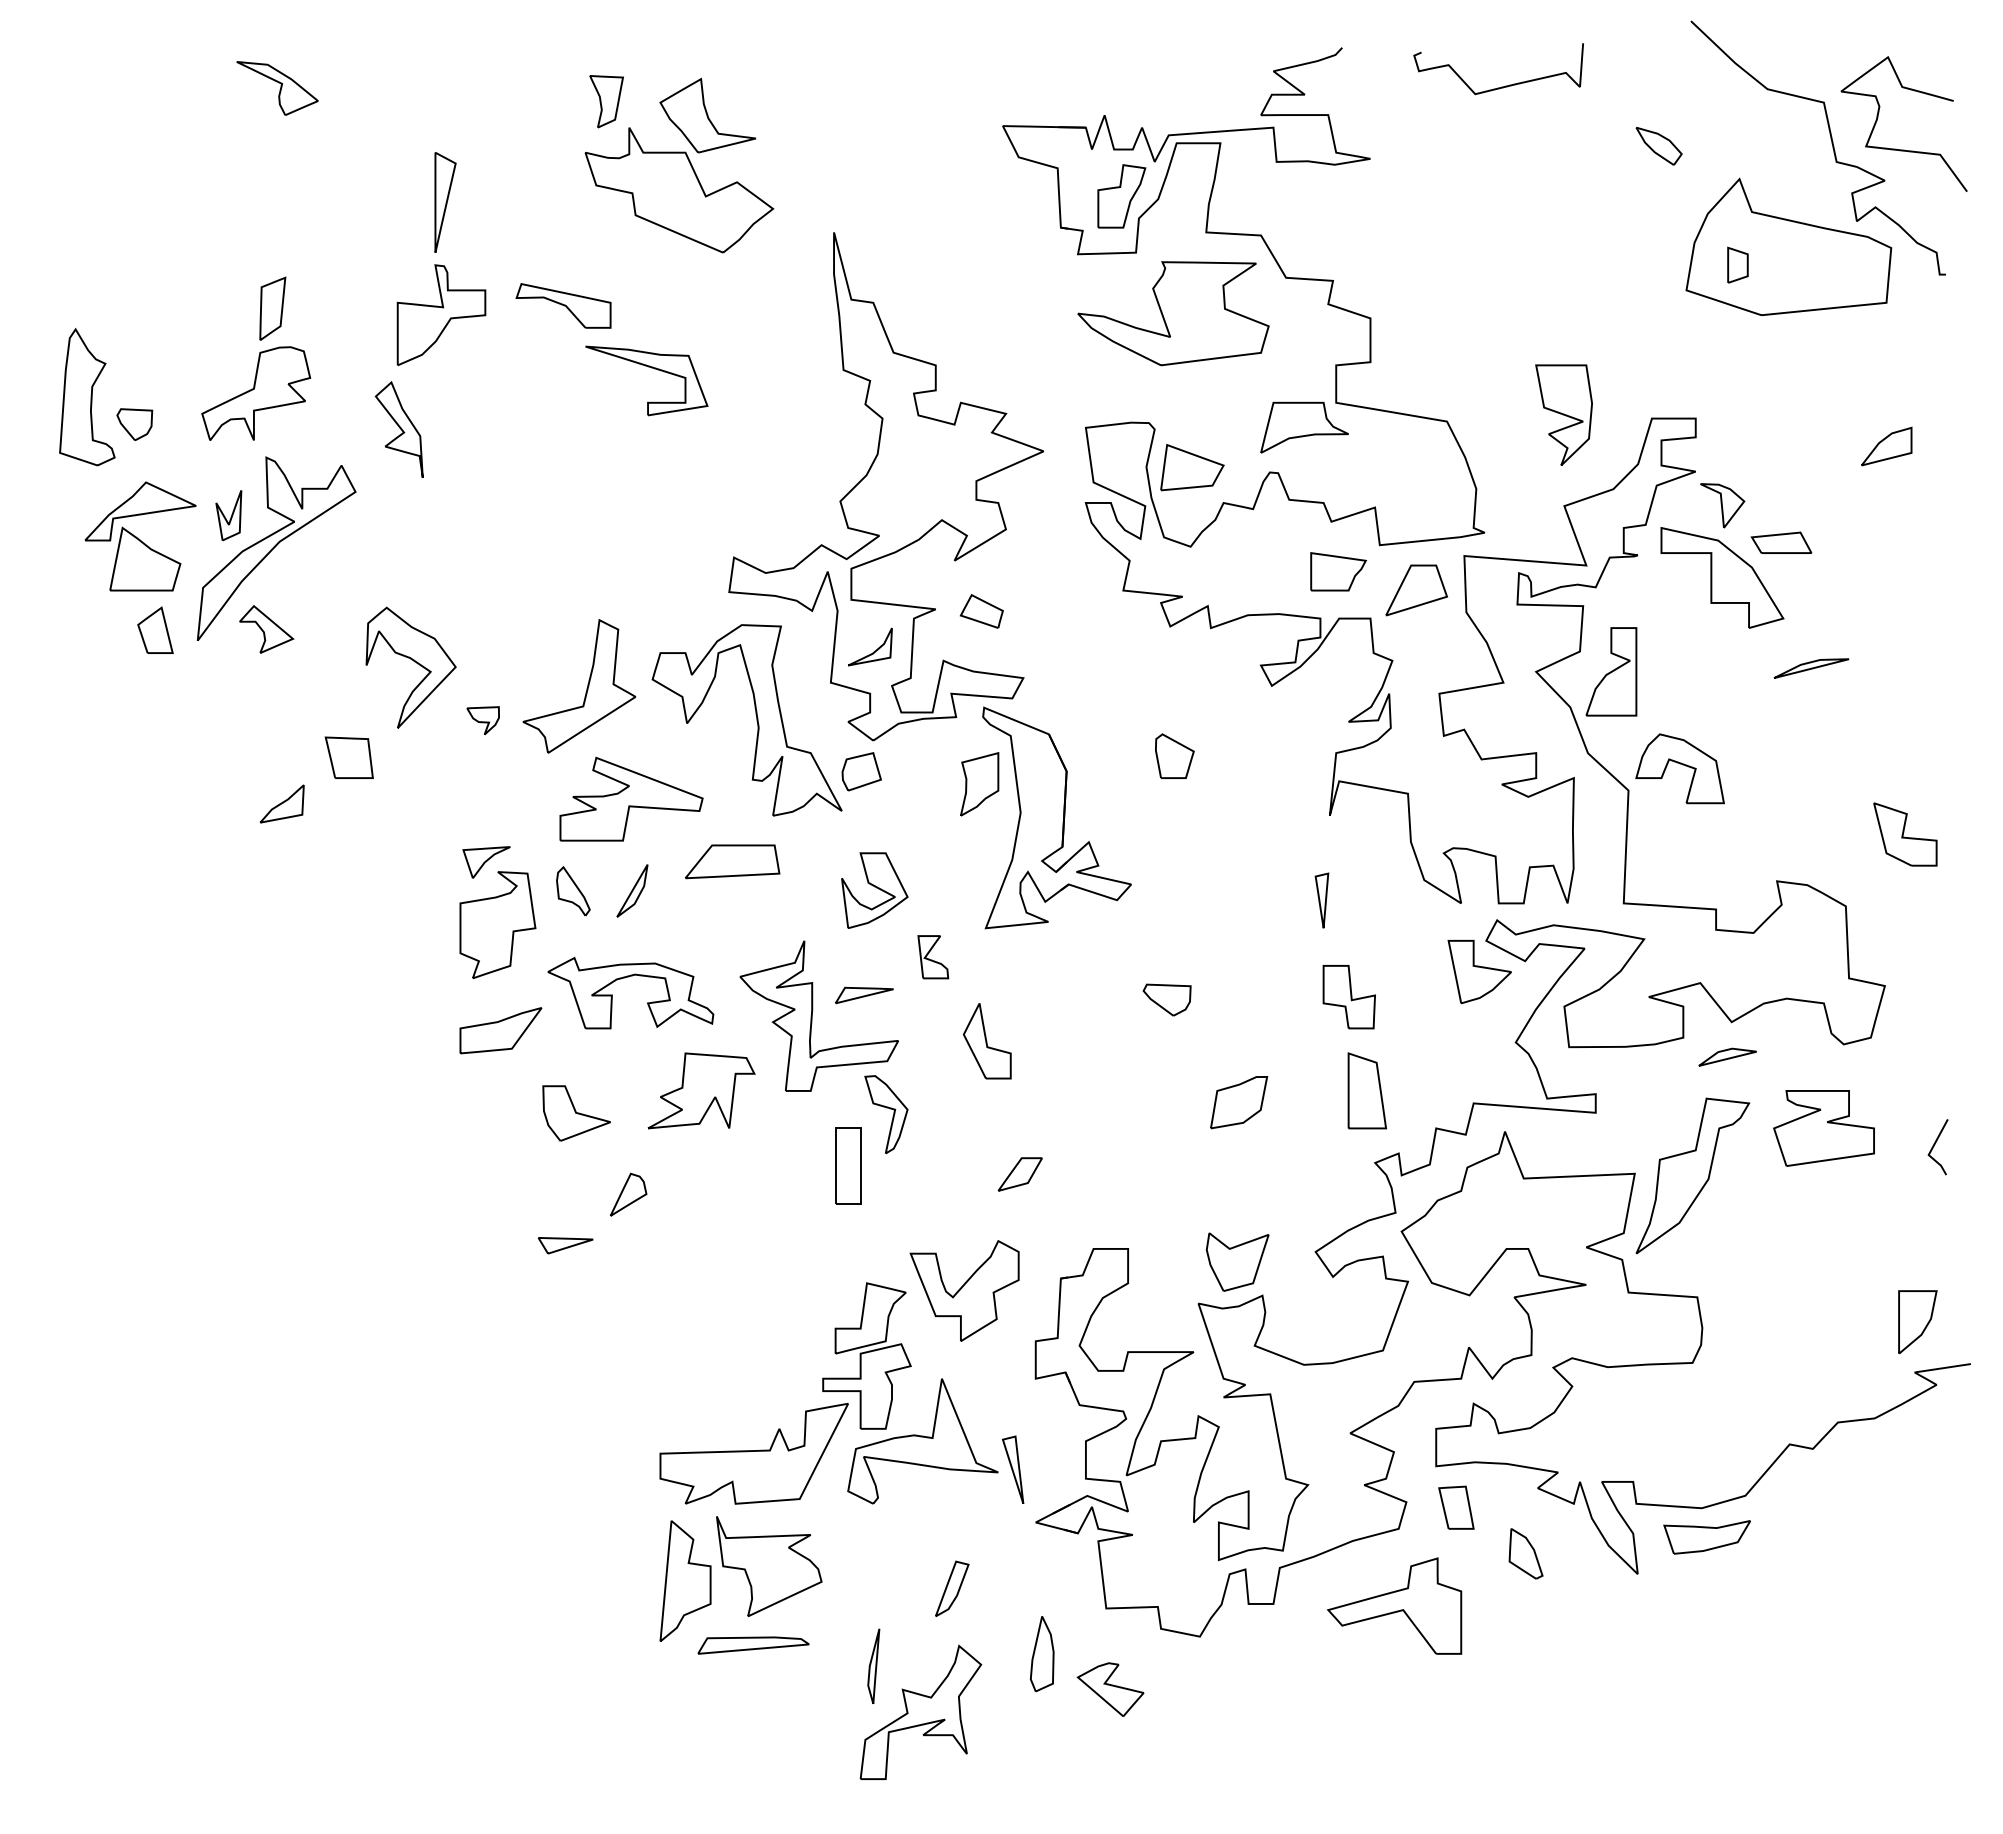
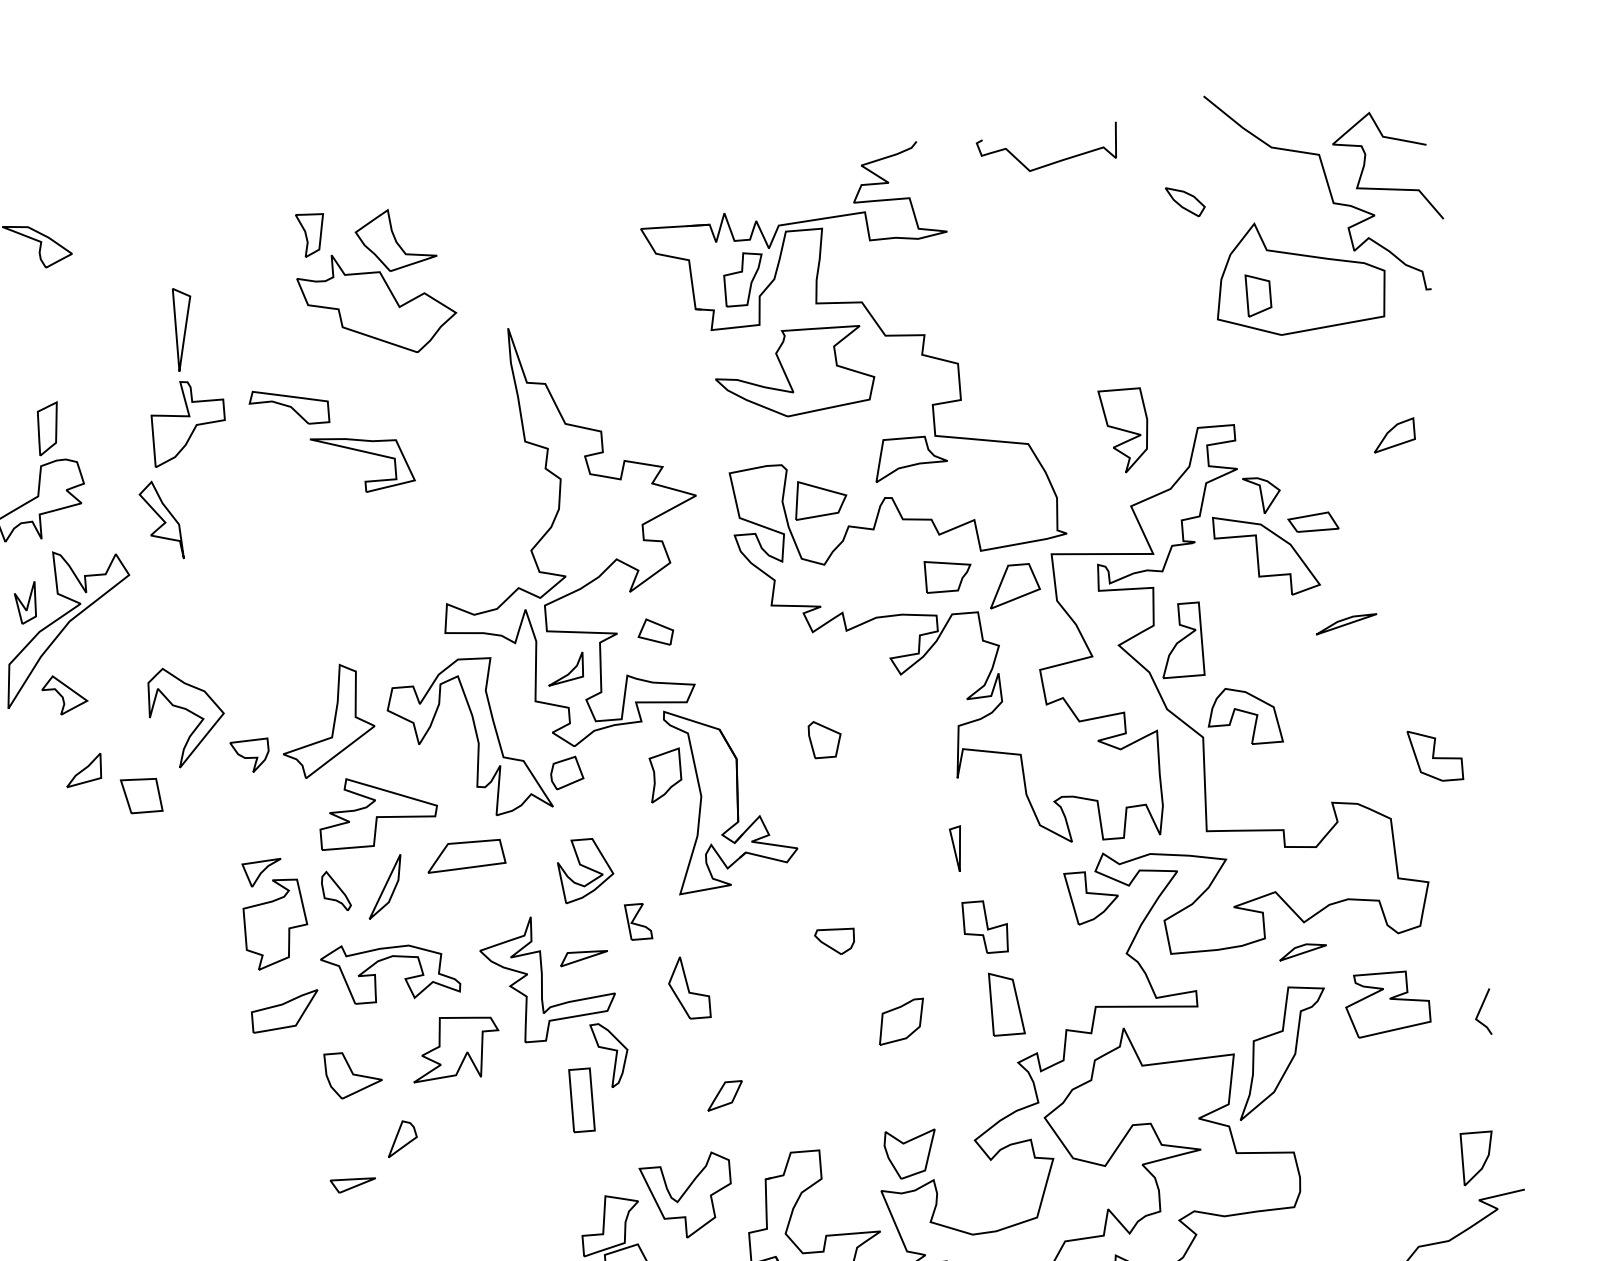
part: (1737, 265) -> (1258, 295), size x1.43
part: (482, 720) -> (249, 755), size x1.43
part: (282, 803) -> (84, 769), moved
part: (632, 890) -> (385, 886), size x1.43

